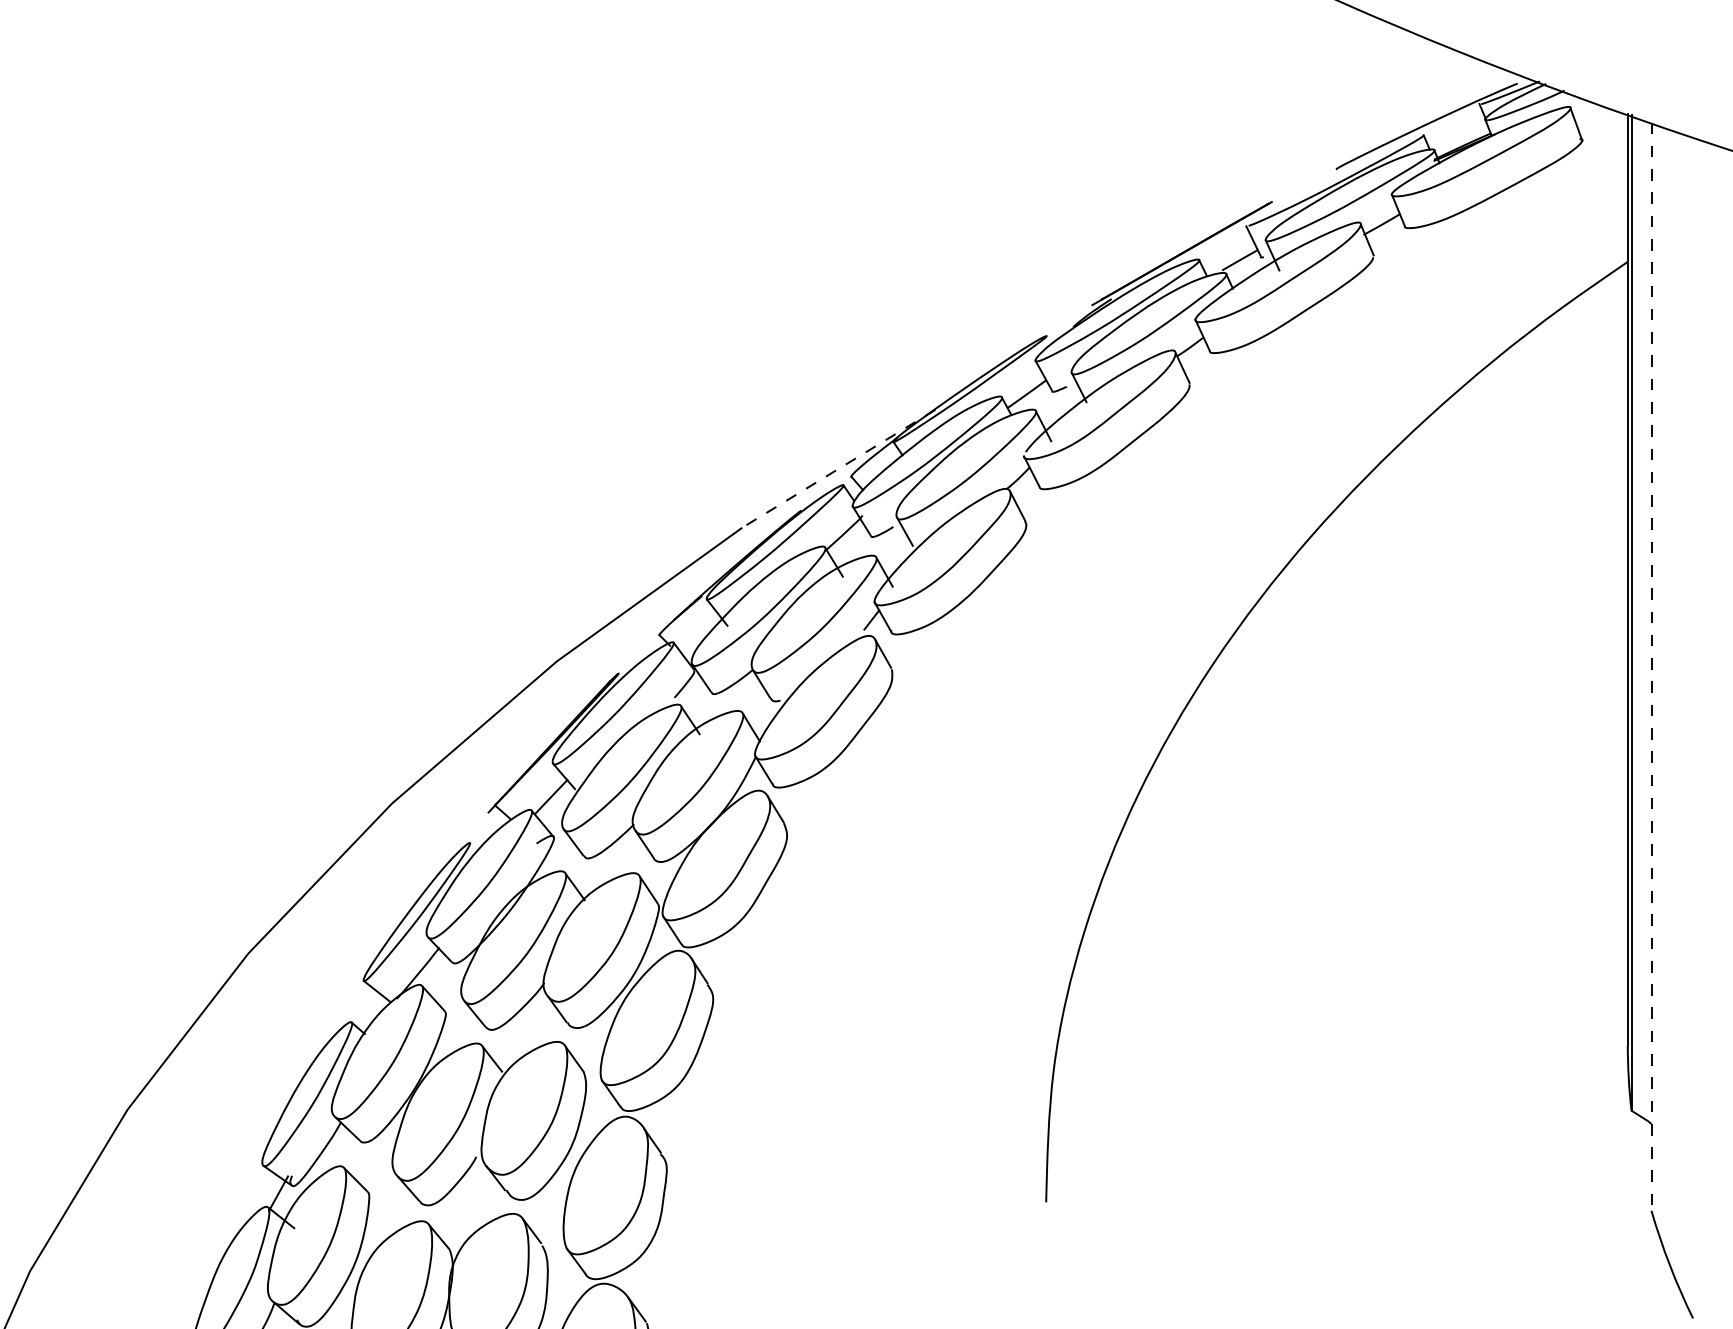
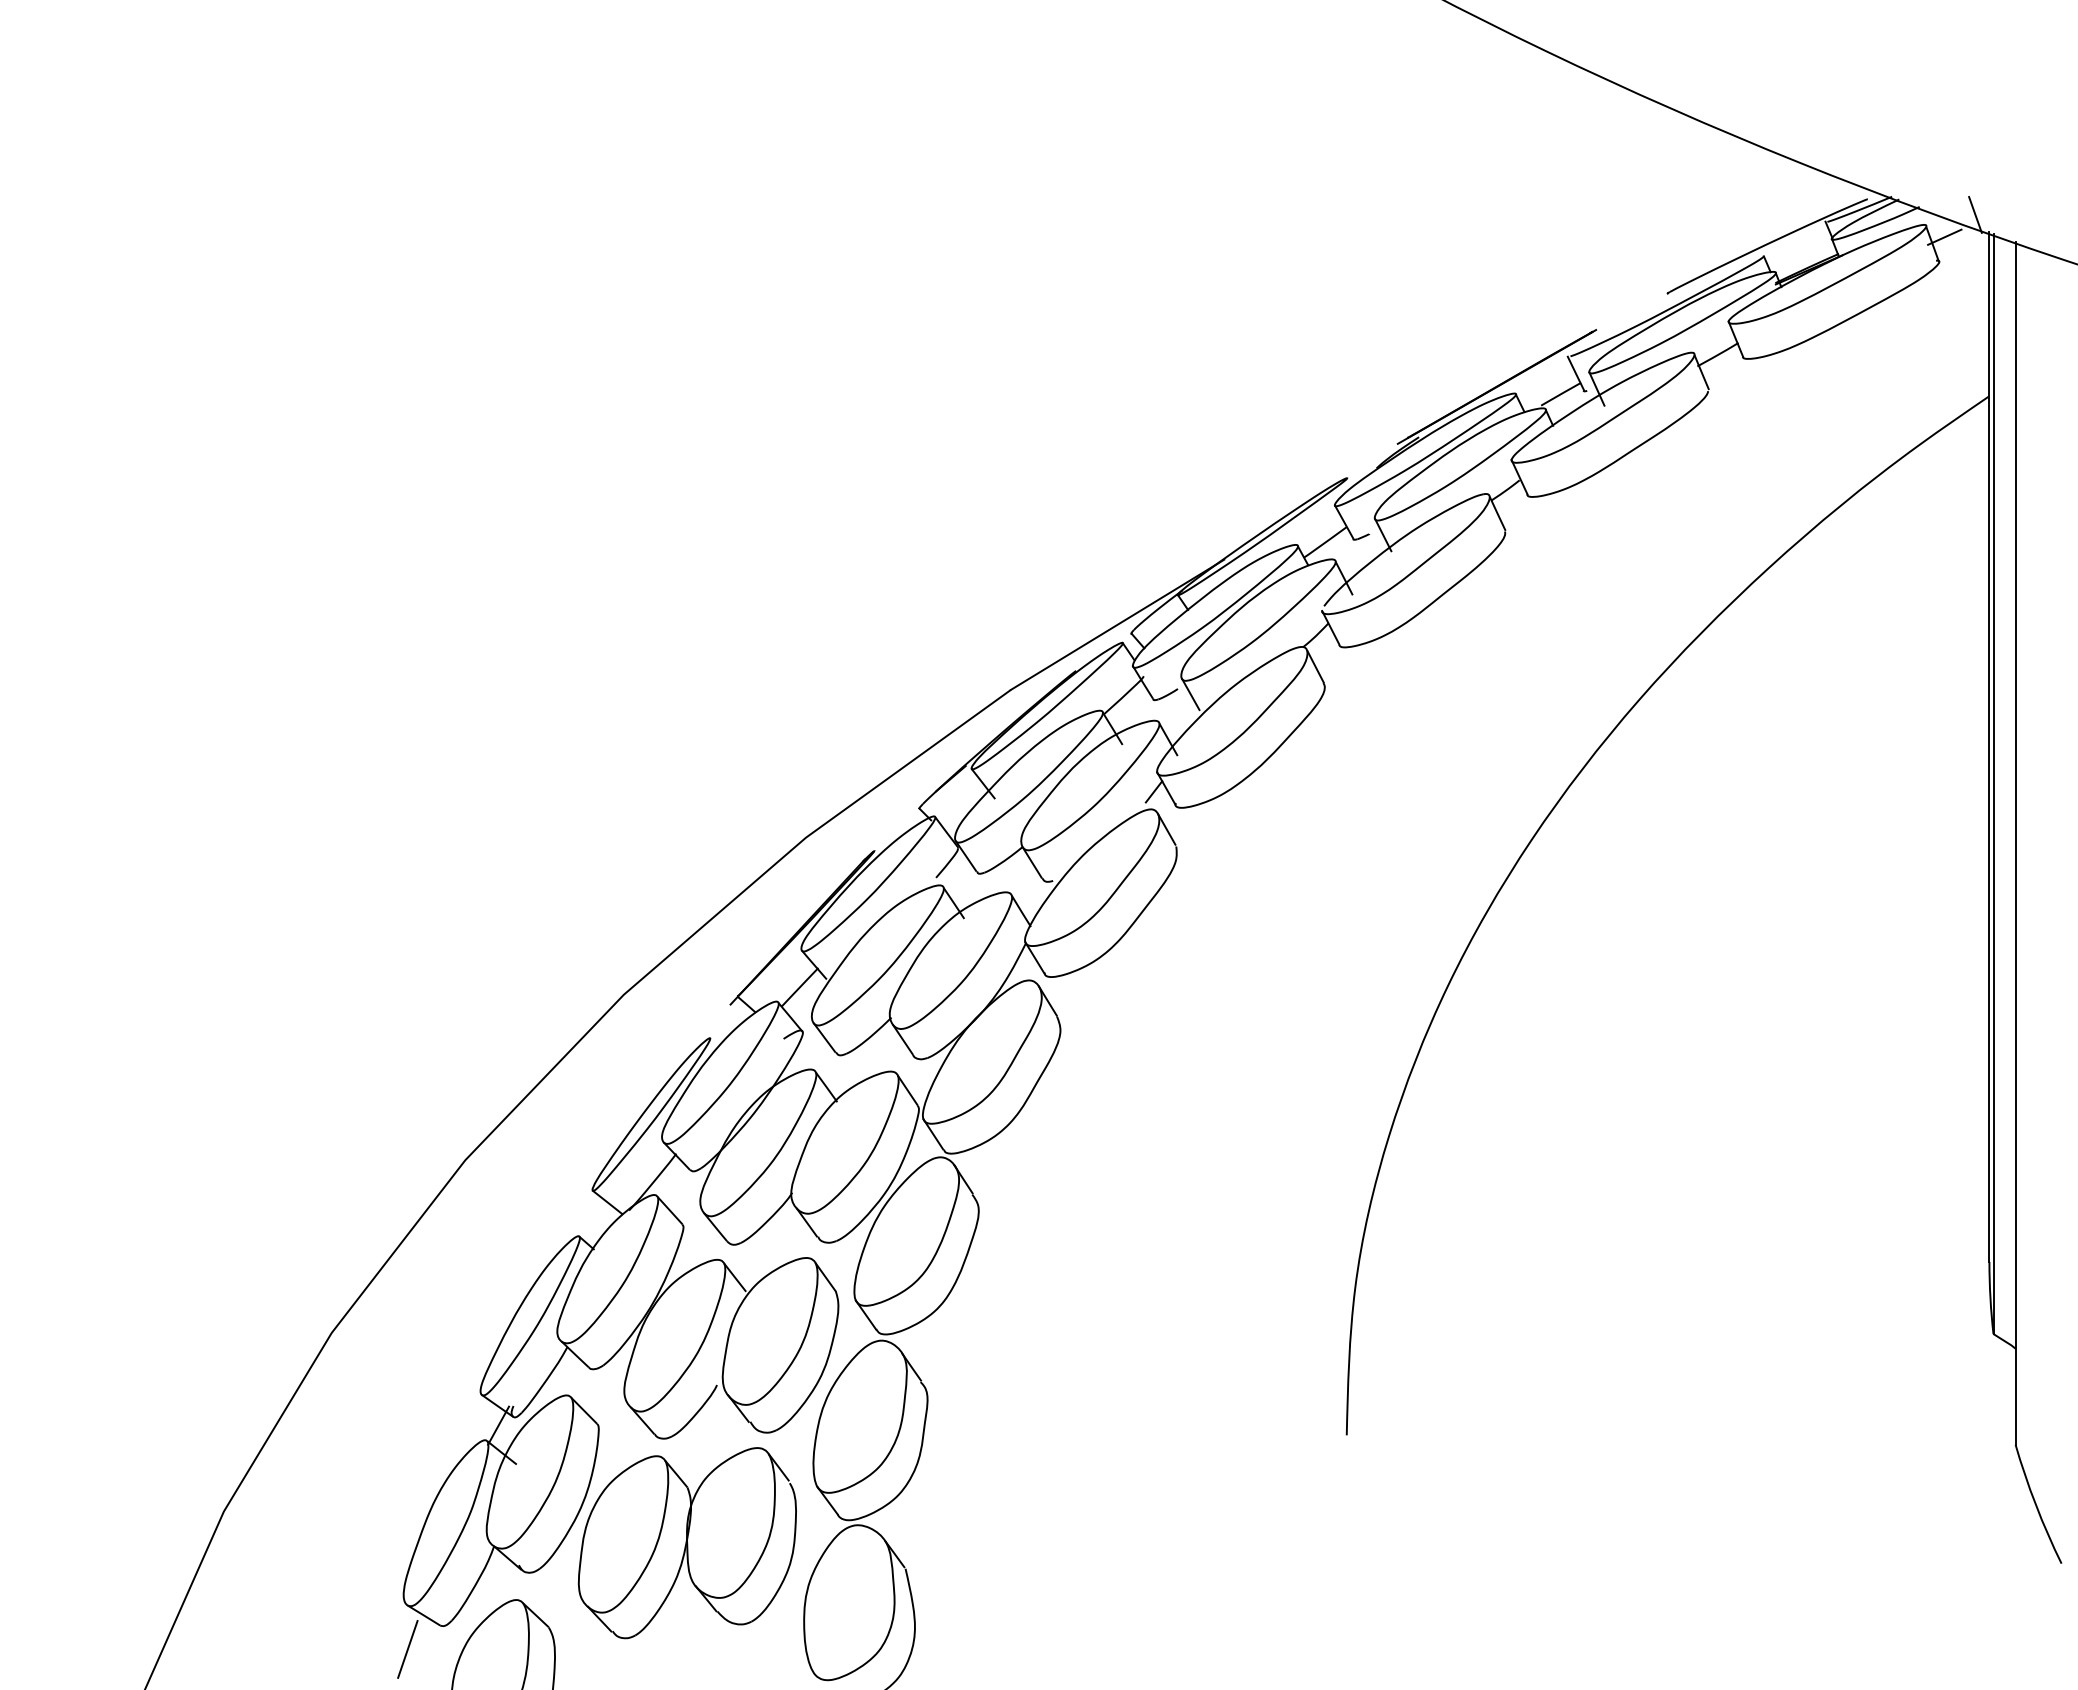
line: (1615, 97) -> (1975, 214), added
line: (1587, 117) -> (1944, 236), added
line: (838, 468) -> (1117, 624), dashed -> solid
line: (1651, 666) -> (2015, 843), dashed -> solid

